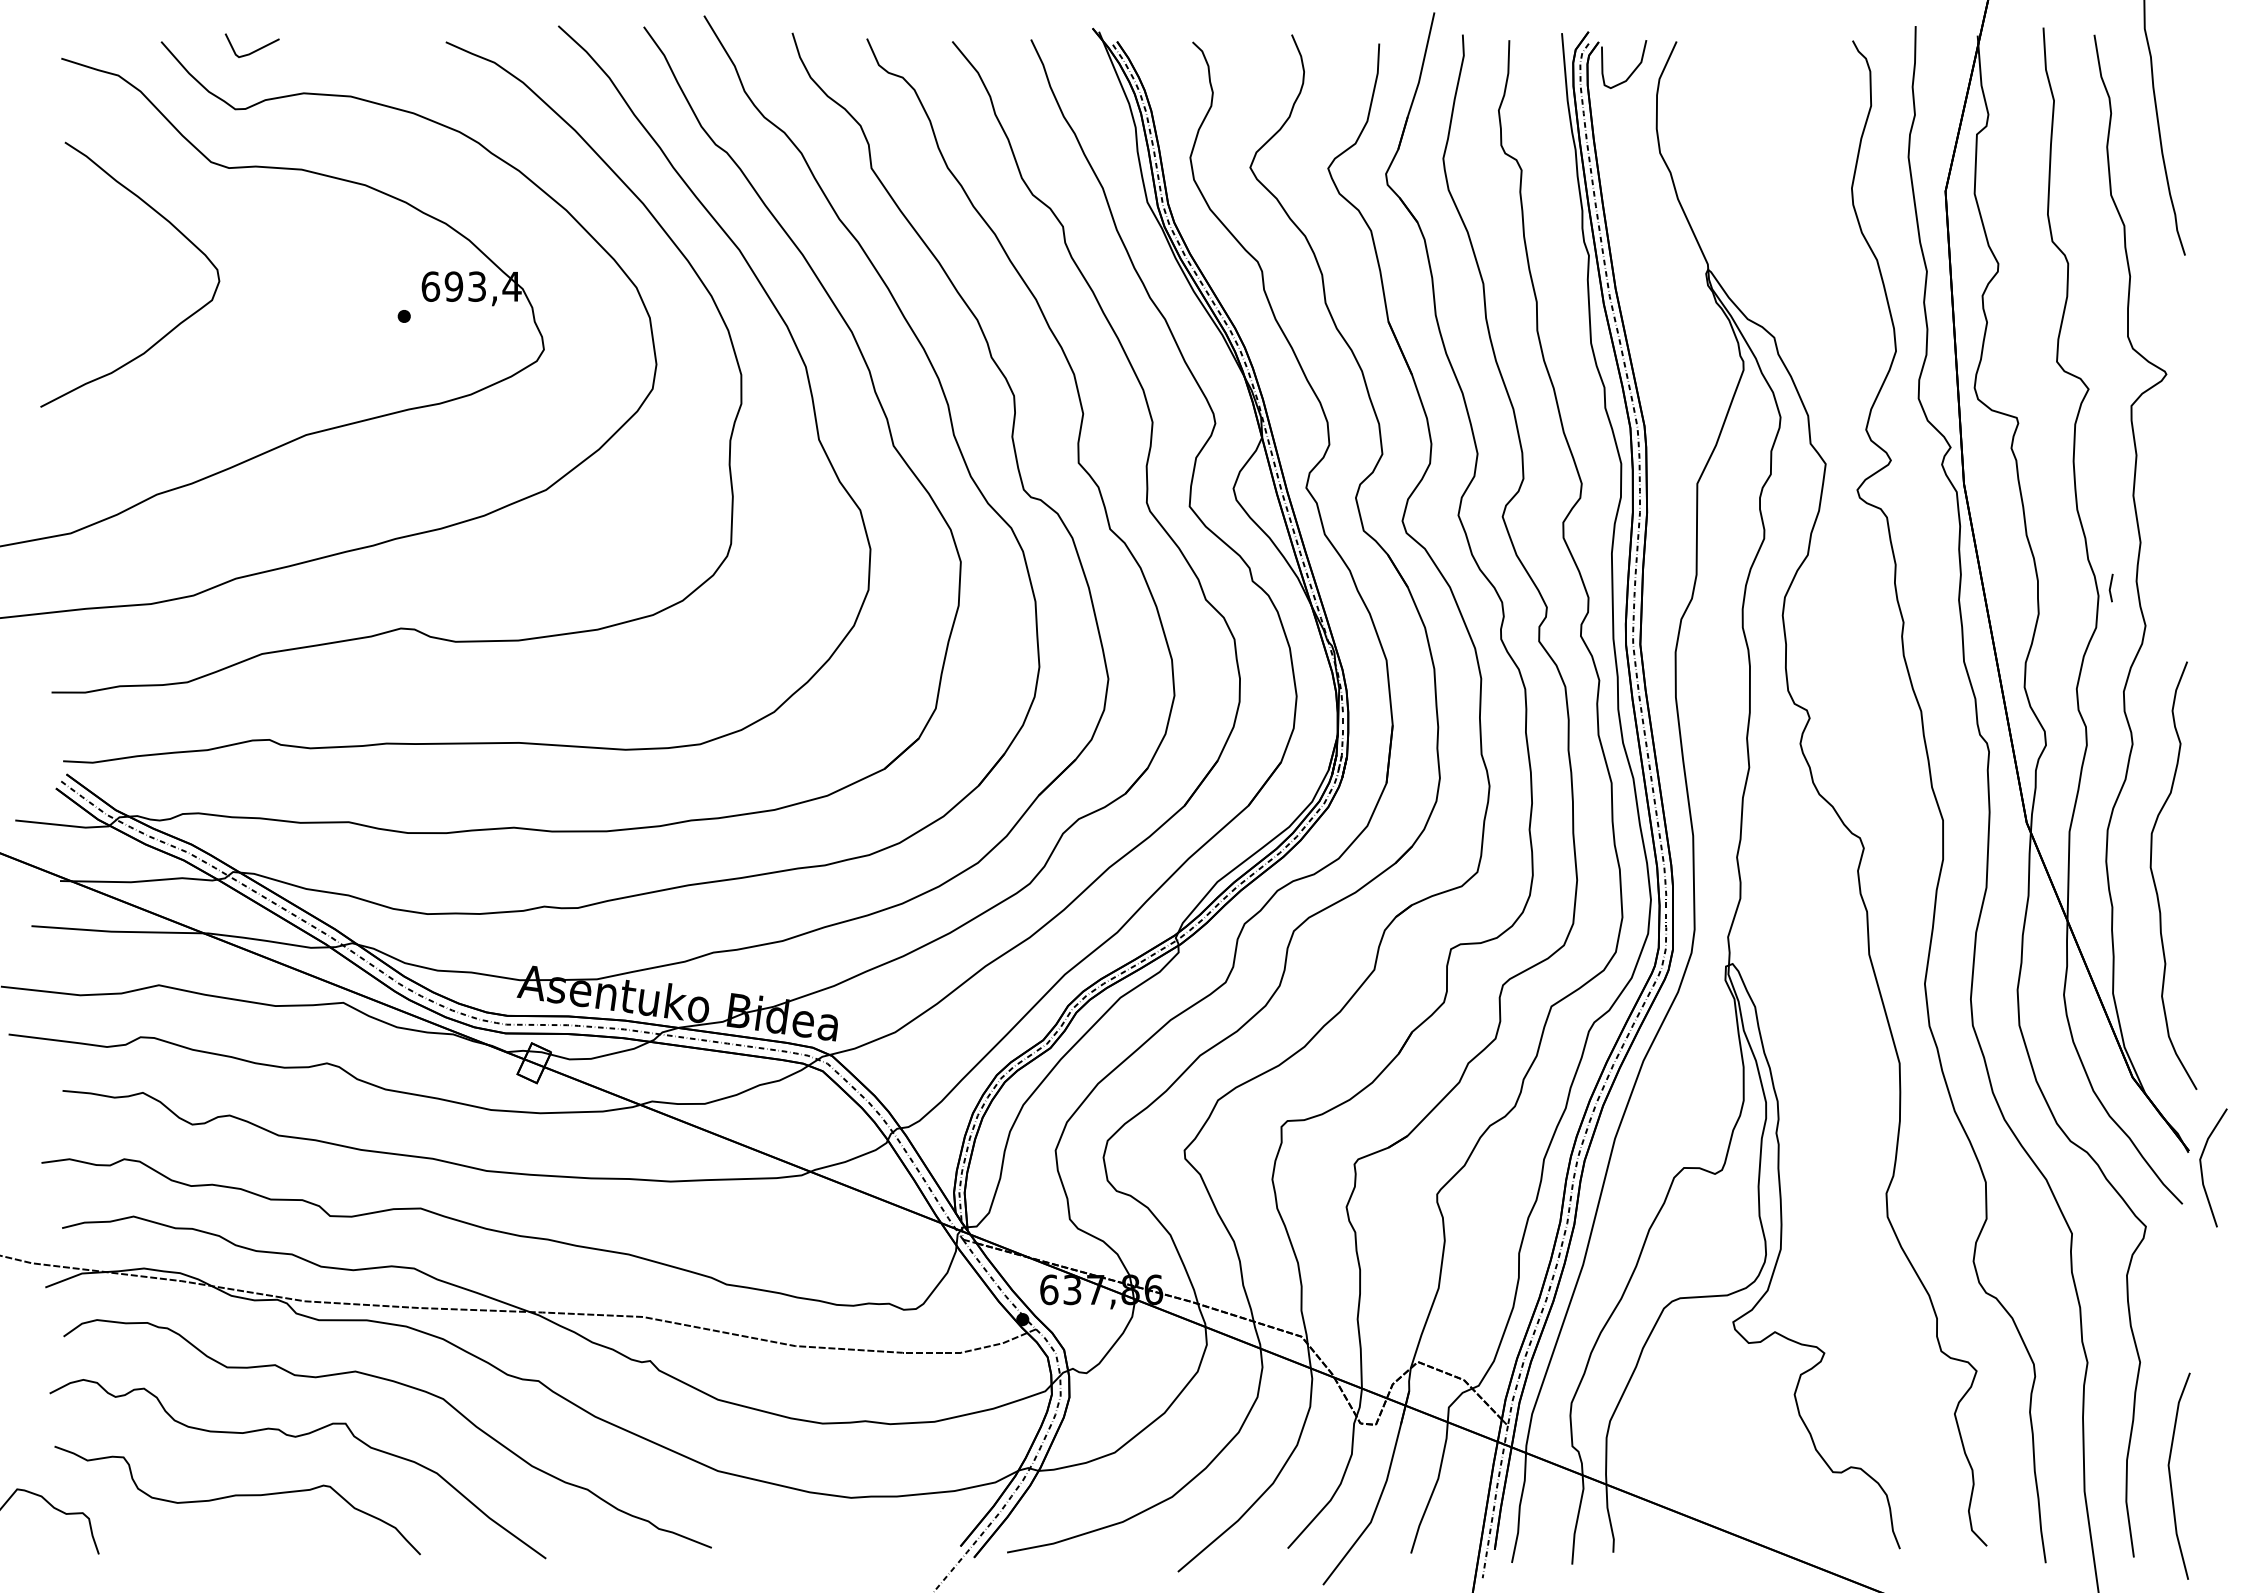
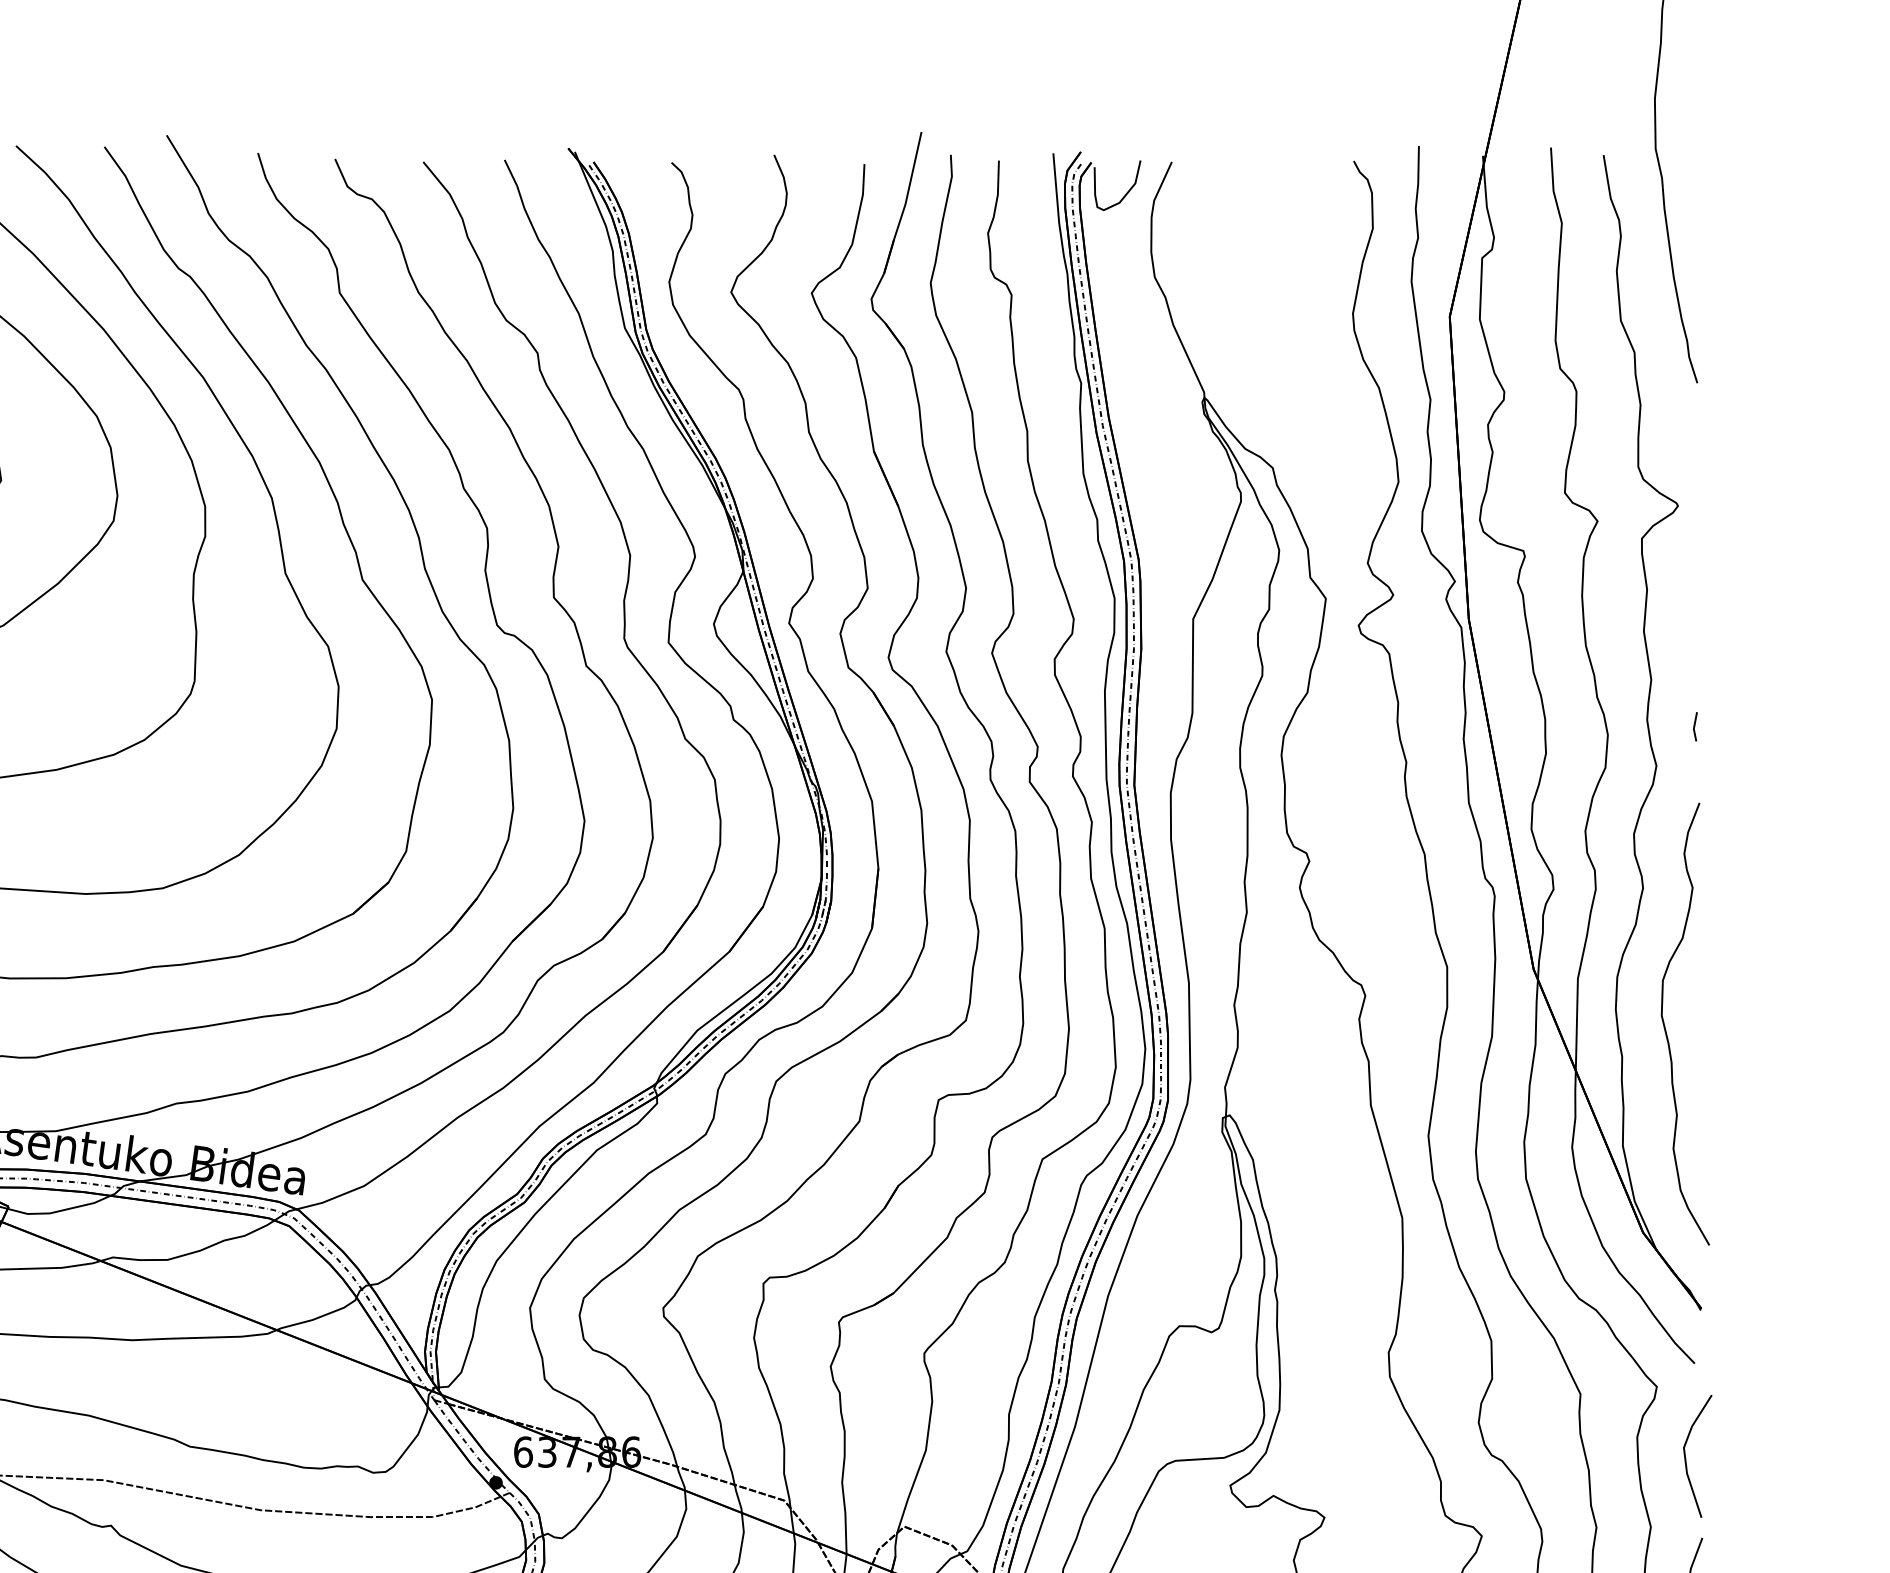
line: (2110, 587) -> (1694, 726), moved
line: (2202, 1168) -> (1686, 1456), moved

